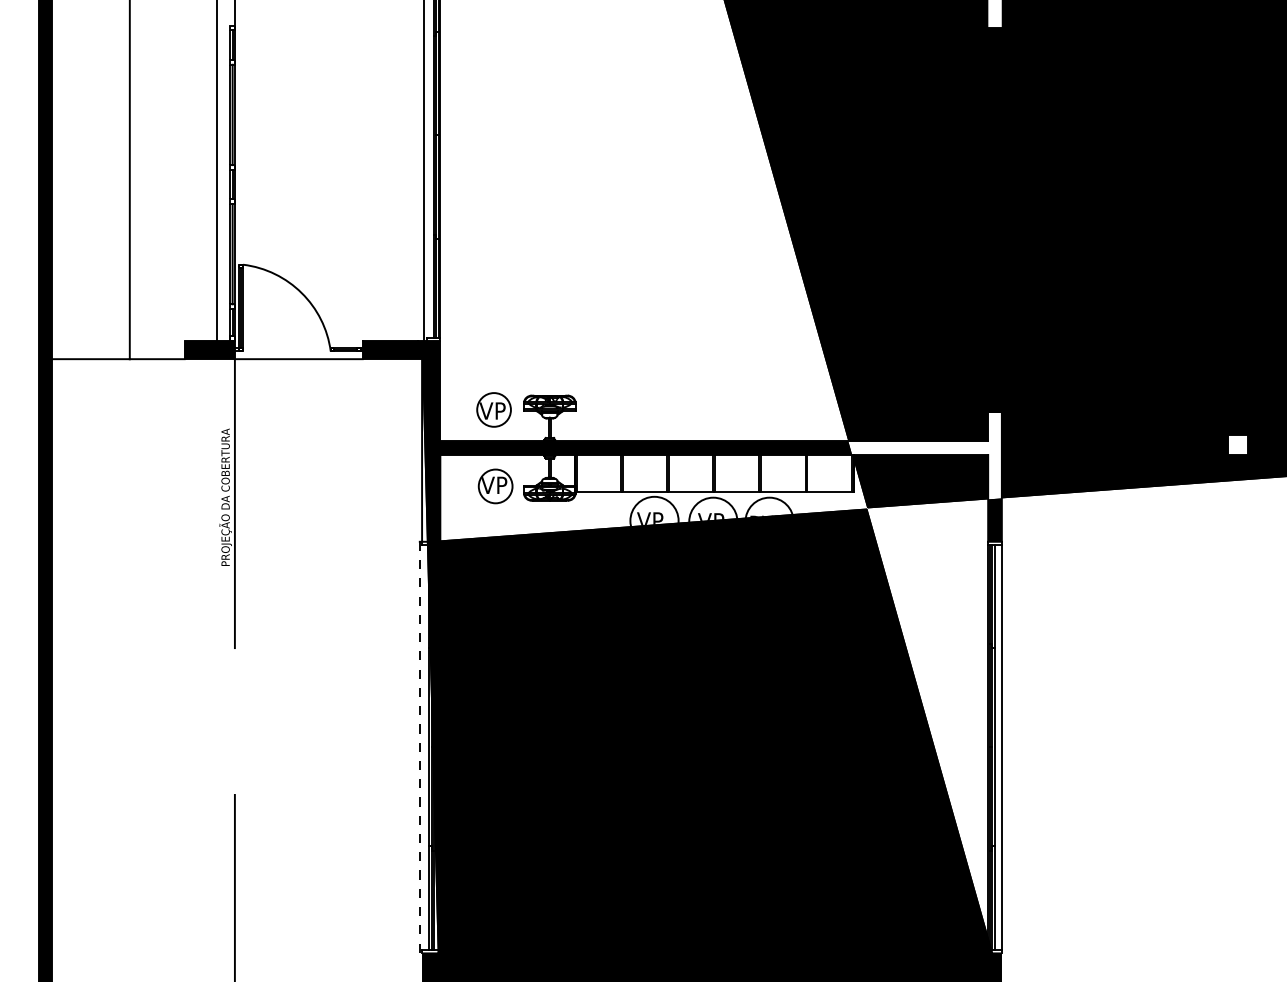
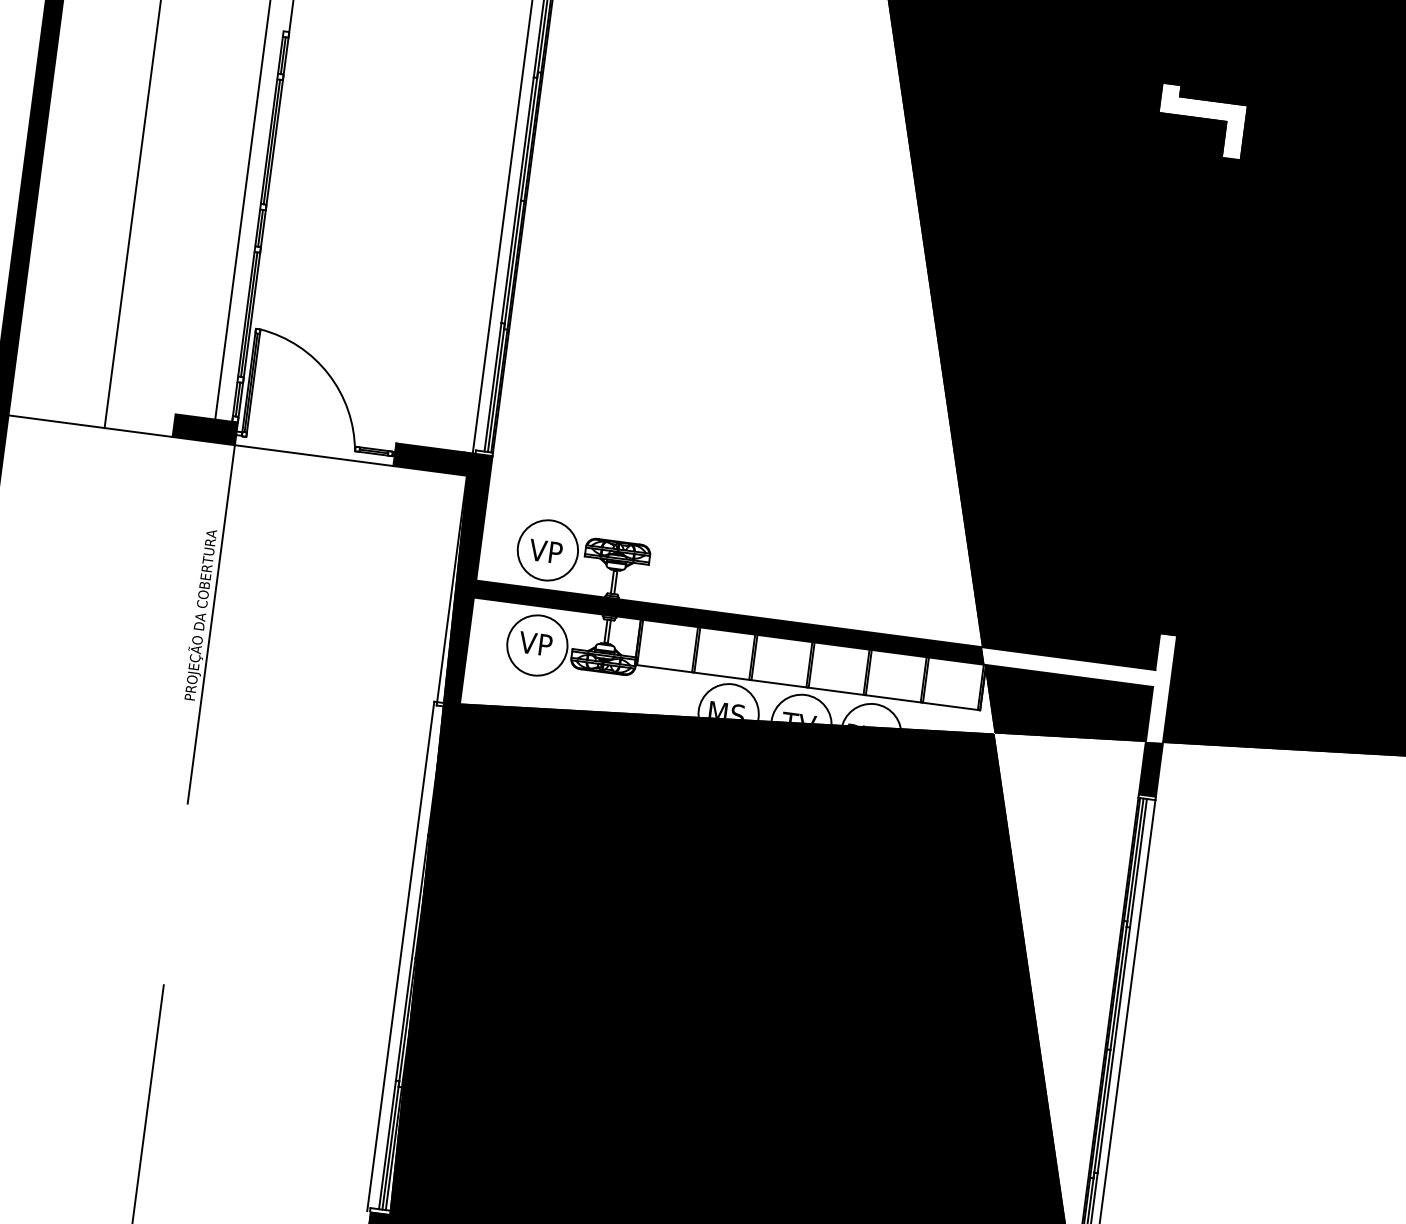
circle: (493, 409) -> (547, 549), size x1.43
circle: (495, 486) -> (537, 645), size x1.43
text: (710, 516) -> (798, 717), VP -> TV
text: (651, 518) -> (725, 710), VP -> MS
line: (419, 747) -> (400, 956), dashed -> solid

